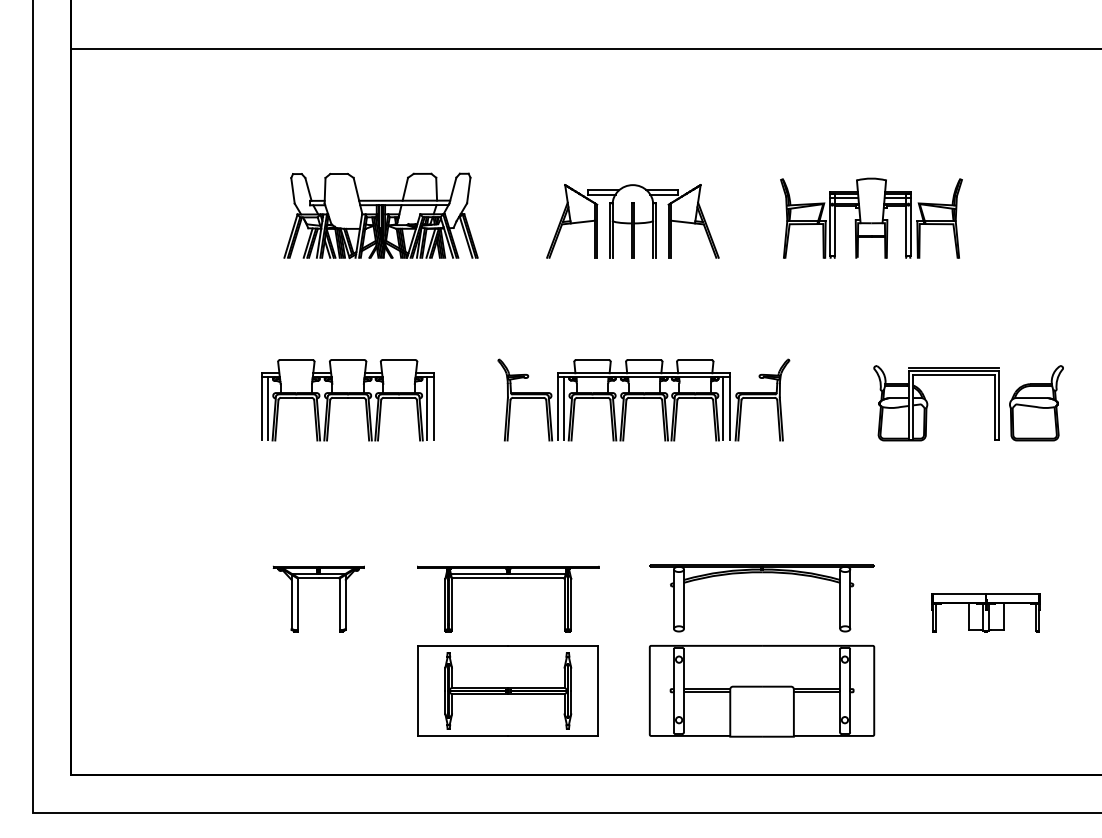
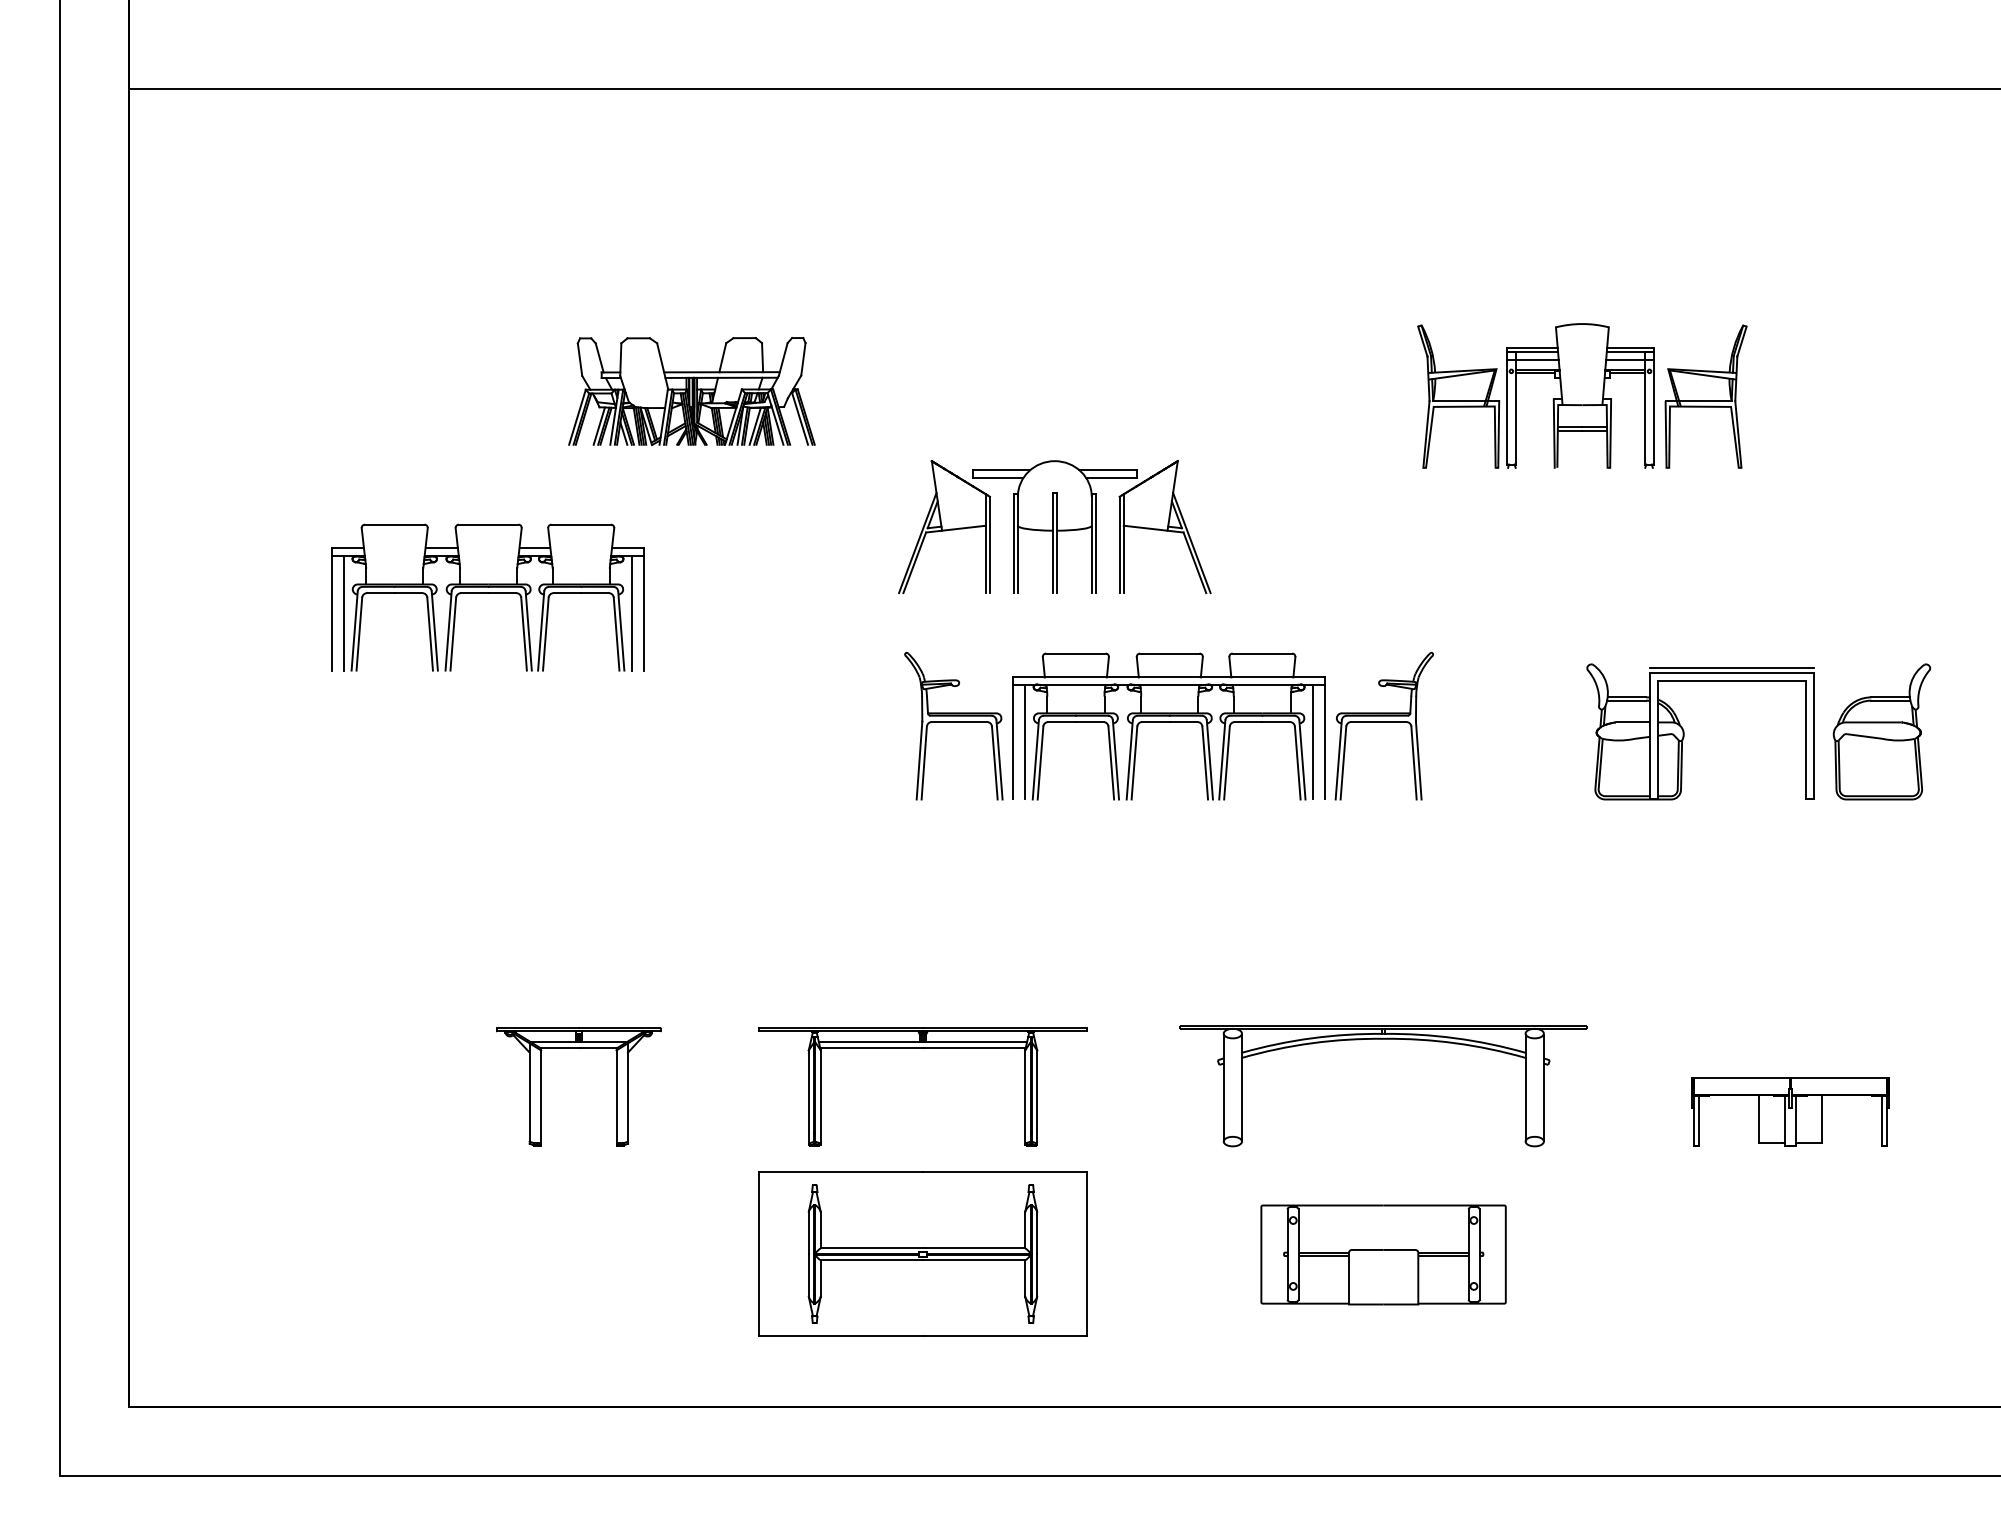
part: (380, 215) -> (690, 391), size x0.7
part: (632, 221) -> (1054, 527), moved
part: (347, 400) -> (487, 598), moved
part: (761, 691) -> (1382, 1255), size x0.6

